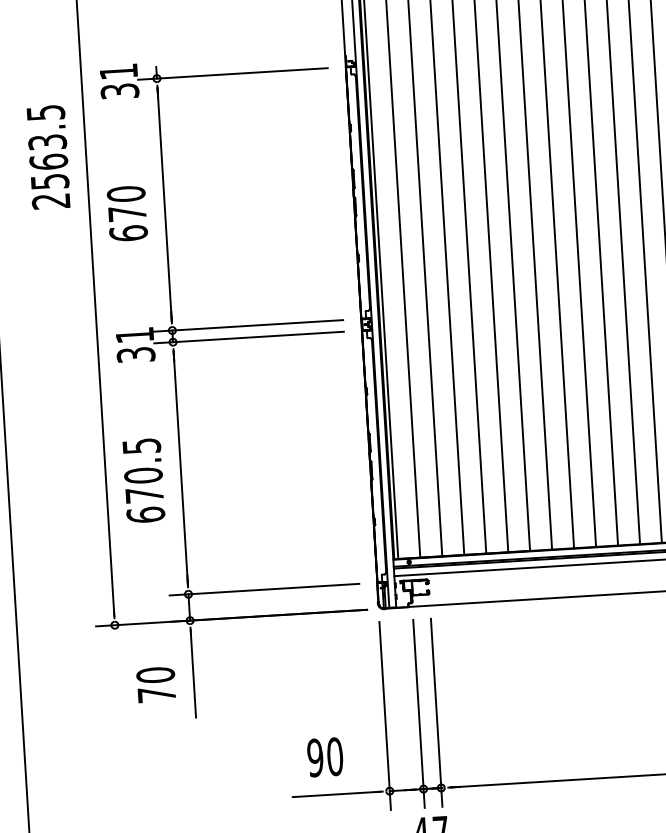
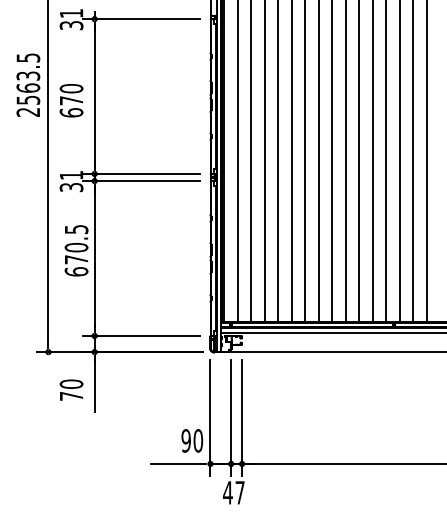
text: (48, 156) -> (28, 84), moved
text: (143, 480) -> (76, 250), moved
text: (325, 756) -> (192, 440), moved

